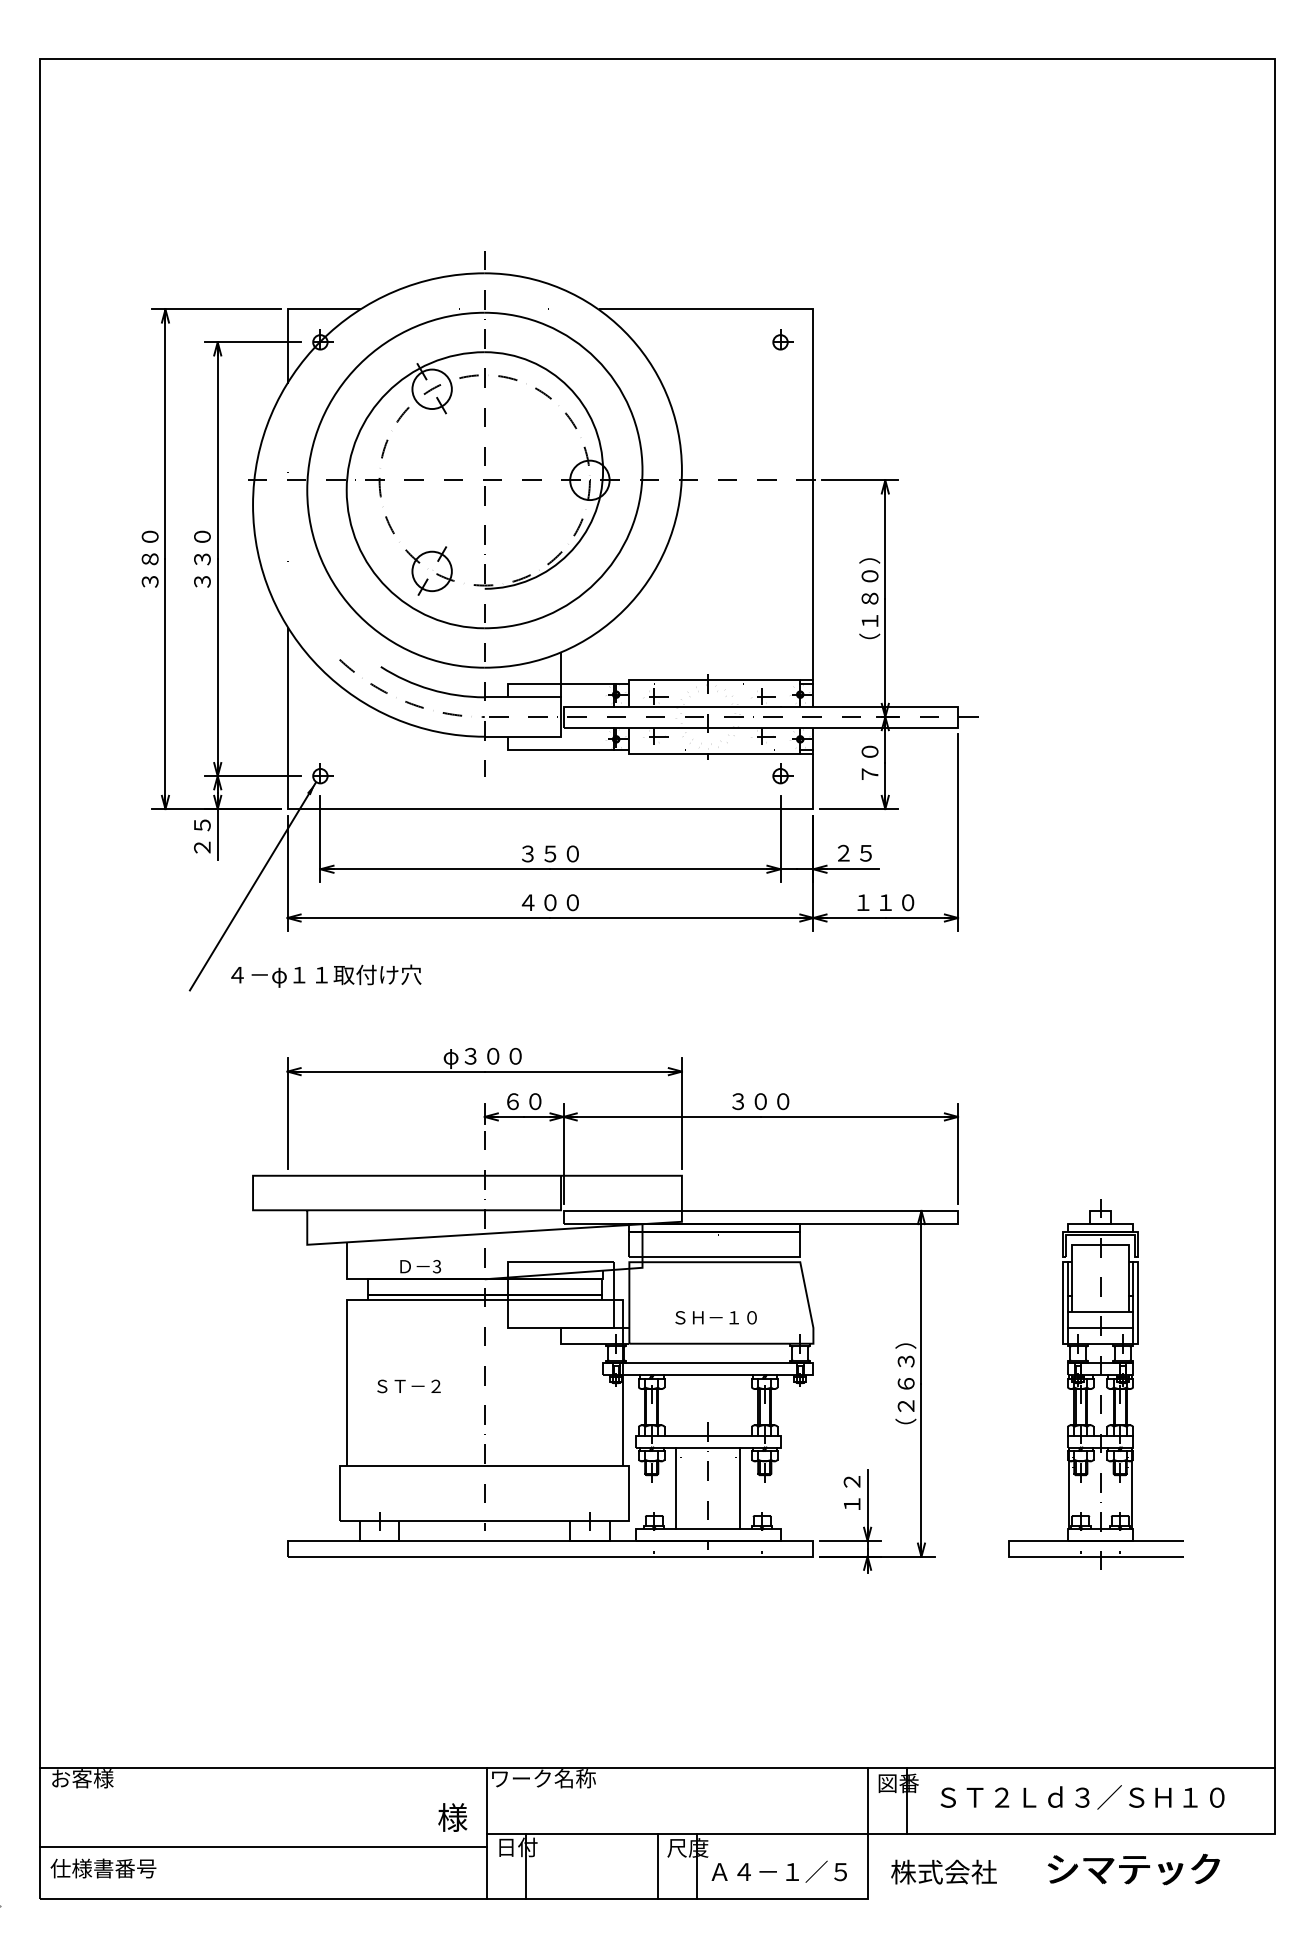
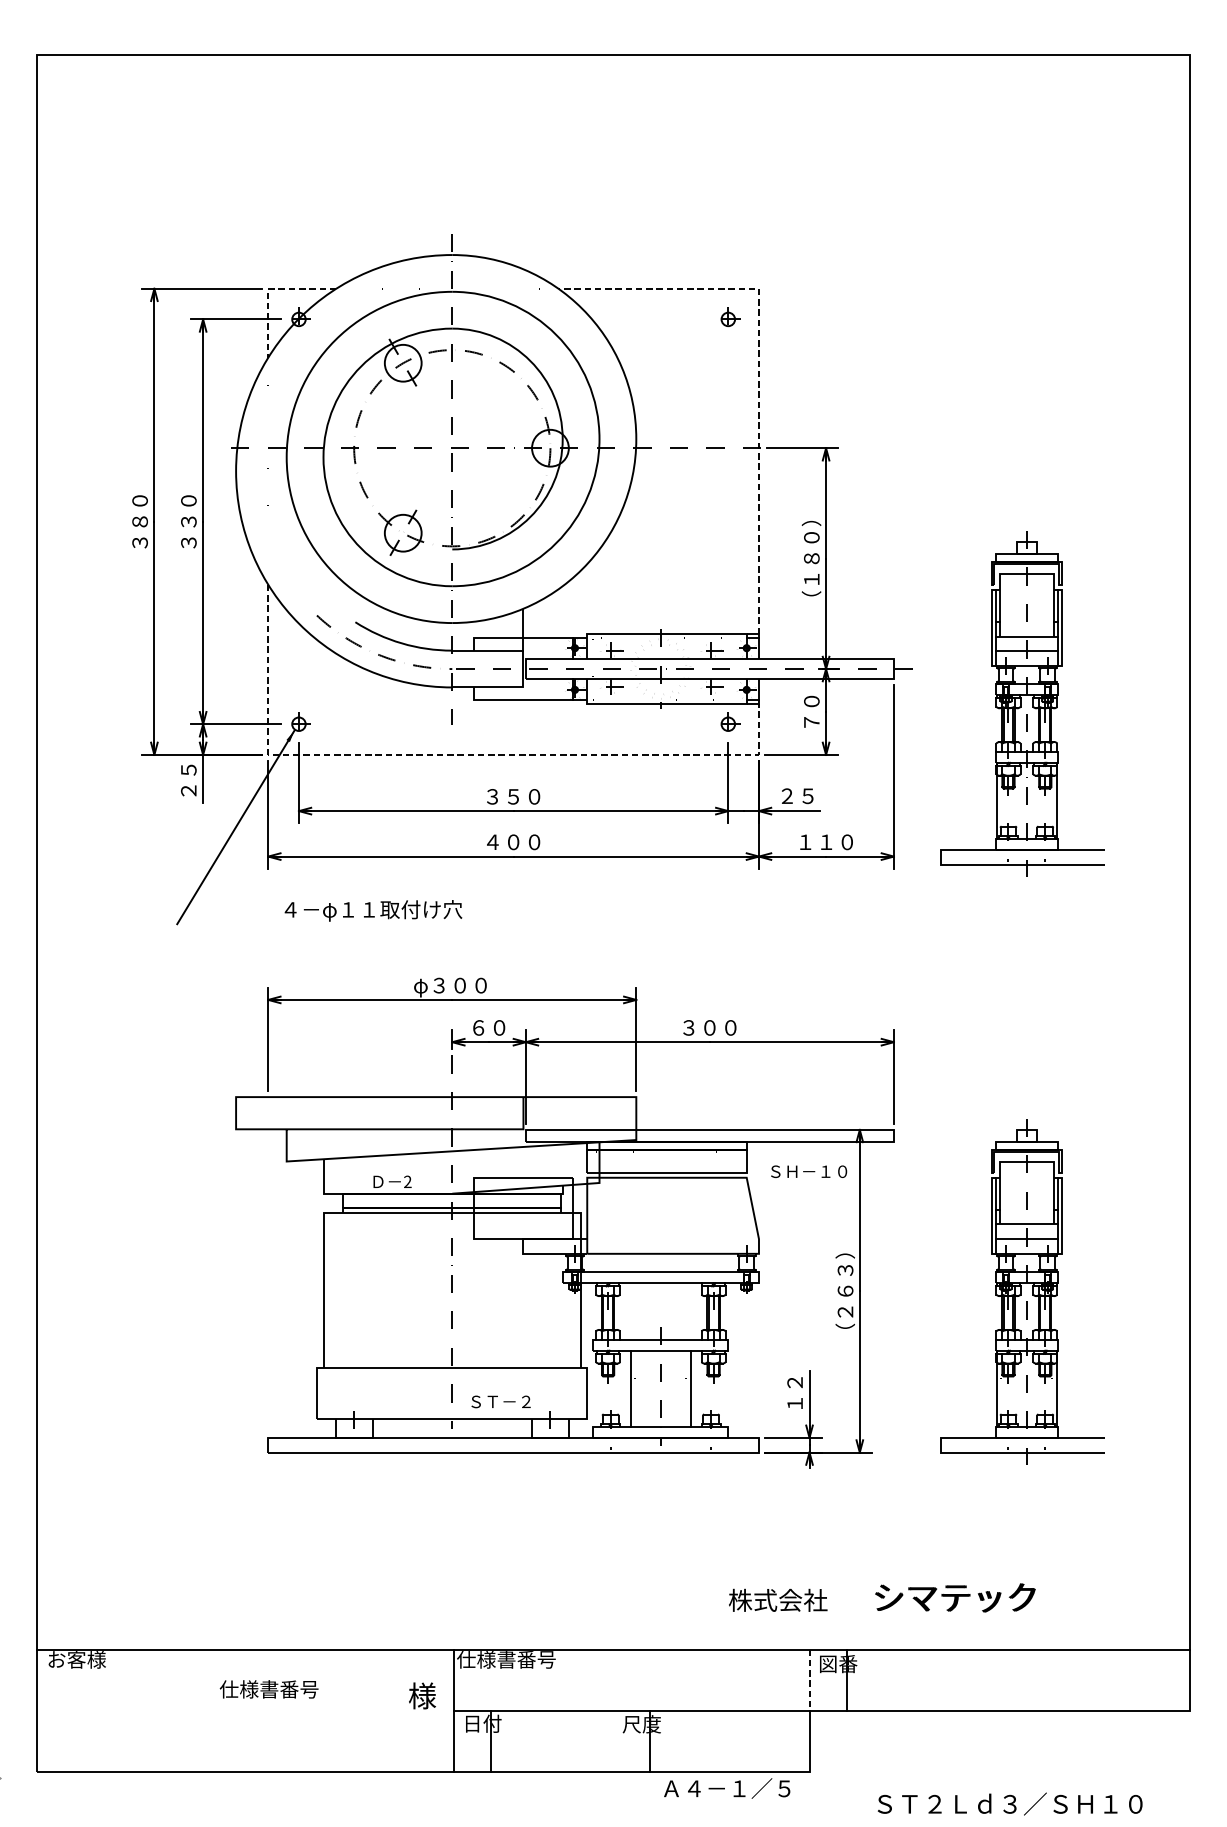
line: (287, 309) -> (268, 288), solid -> dashed
line: (813, 386) -> (759, 360), solid -> dashed
part: (1095, 754) -> (1022, 704), added
line: (486, 809) -> (453, 755), solid -> dashed
text: (326, 975) -> (373, 910), moved
text: (437, 1266) -> (408, 1181), 3 -> 2
text: (715, 1317) -> (808, 1171), moved
text: (408, 1386) -> (500, 1401), moved
text: (542, 1778) -> (506, 1659), ワーク名称 -> 仕様書番号
text: (1082, 1797) -> (1010, 1804), moved
line: (867, 1800) -> (809, 1680), solid -> dashed
line: (262, 1846) -> (244, 1722), removed
line: (657, 1866) -> (613, 1741), removed
text: (103, 1868) -> (269, 1689), moved
text: (1055, 1869) -> (882, 1597), moved
text: (778, 1871) -> (726, 1788), moved

